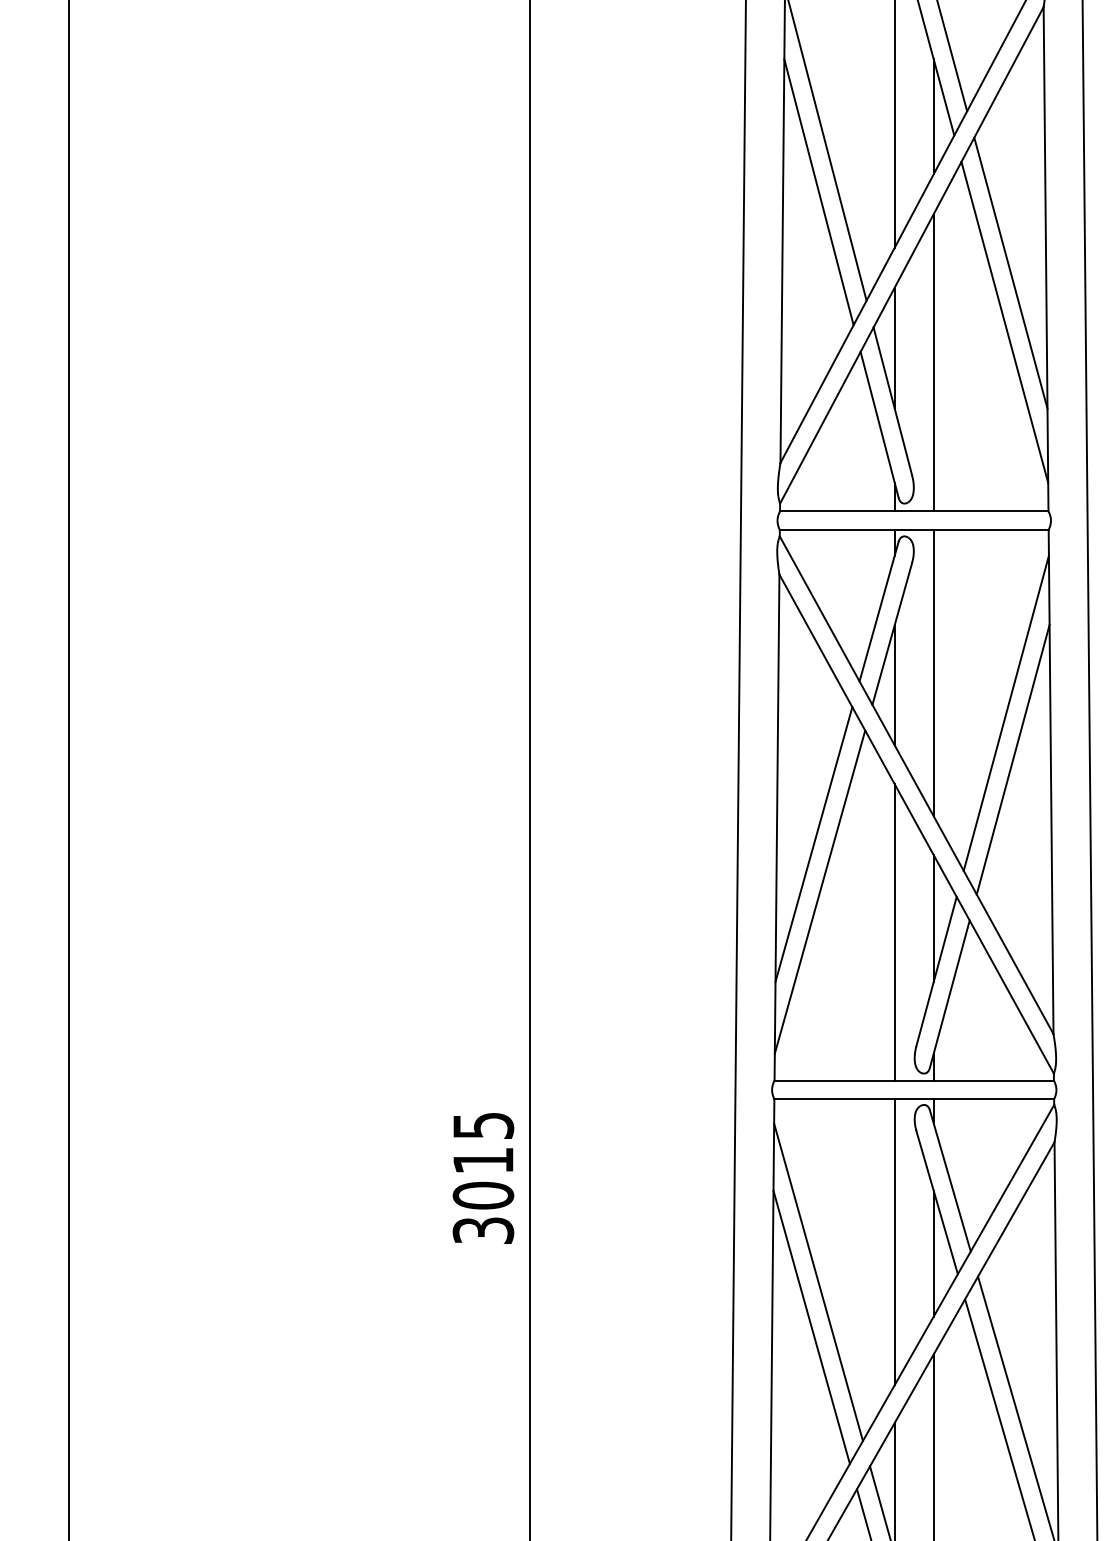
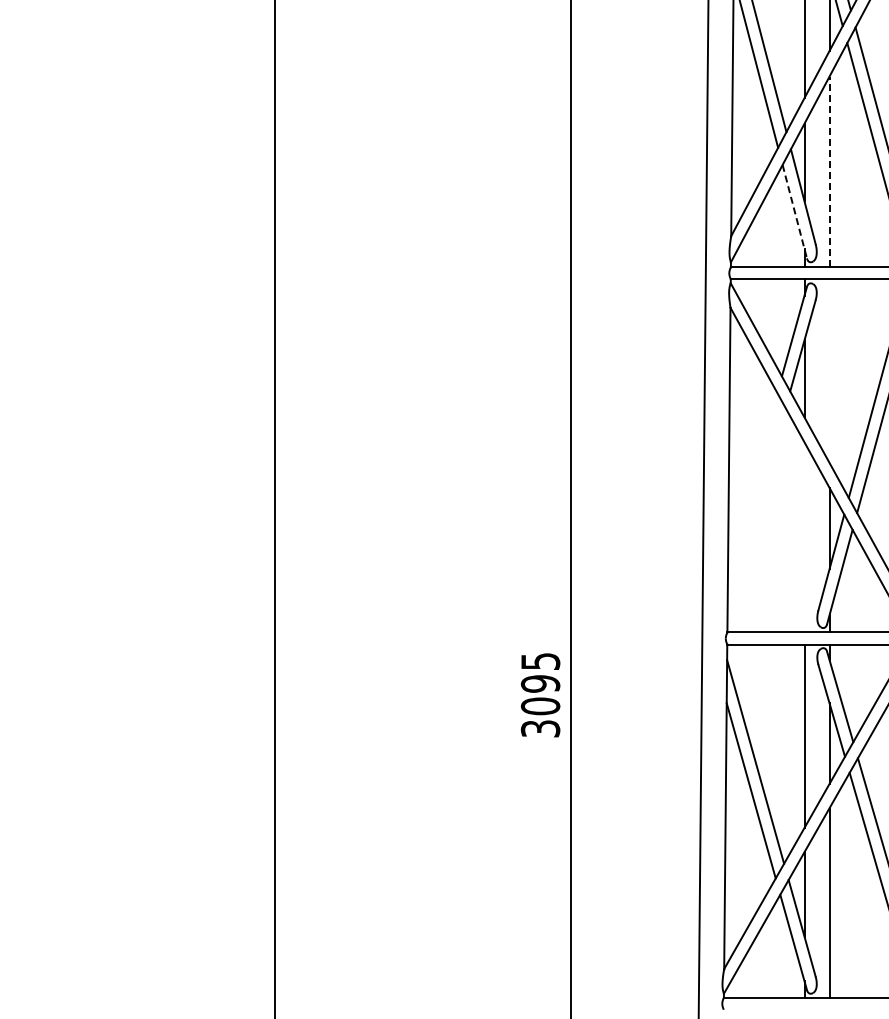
line: (933, 362) -> (829, 171), solid -> dashed
line: (879, 425) -> (794, 212), solid -> dashed
line: (933, 672) -> (829, 370), removed
line: (813, 843) -> (752, 480), removed
line: (819, 891) -> (756, 511), removed
line: (894, 932) -> (804, 537), removed
text: (483, 1160) -> (540, 683), 3015 -> 3095

